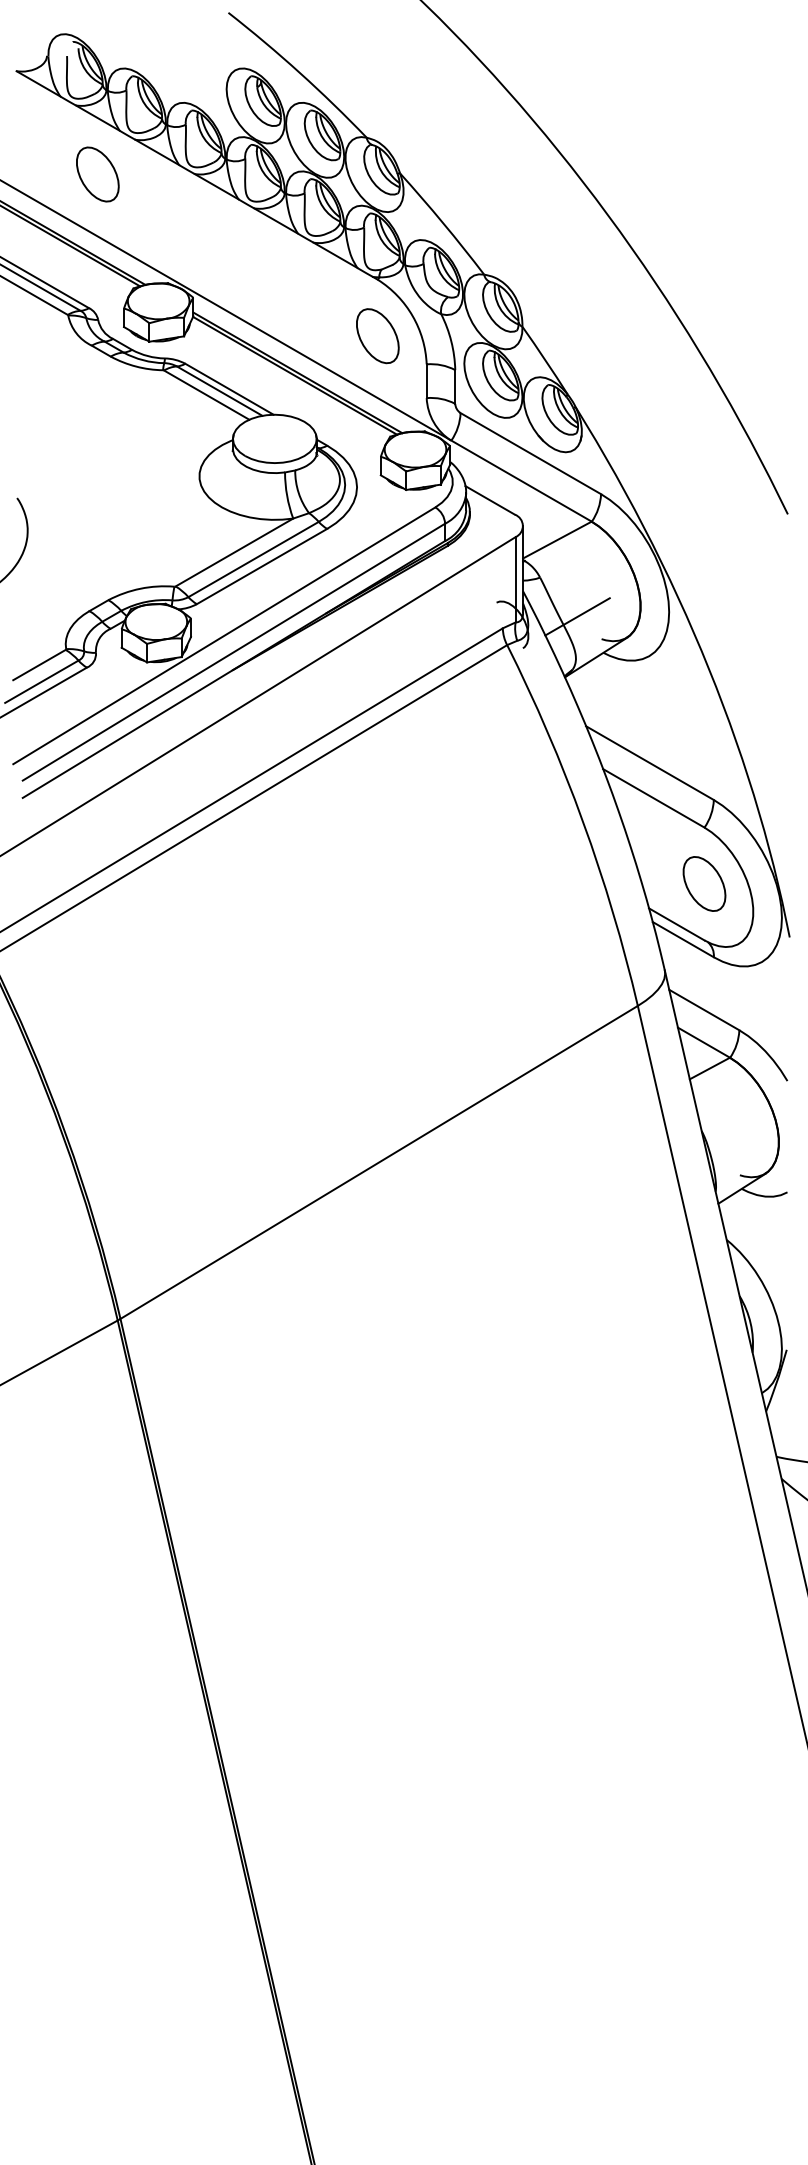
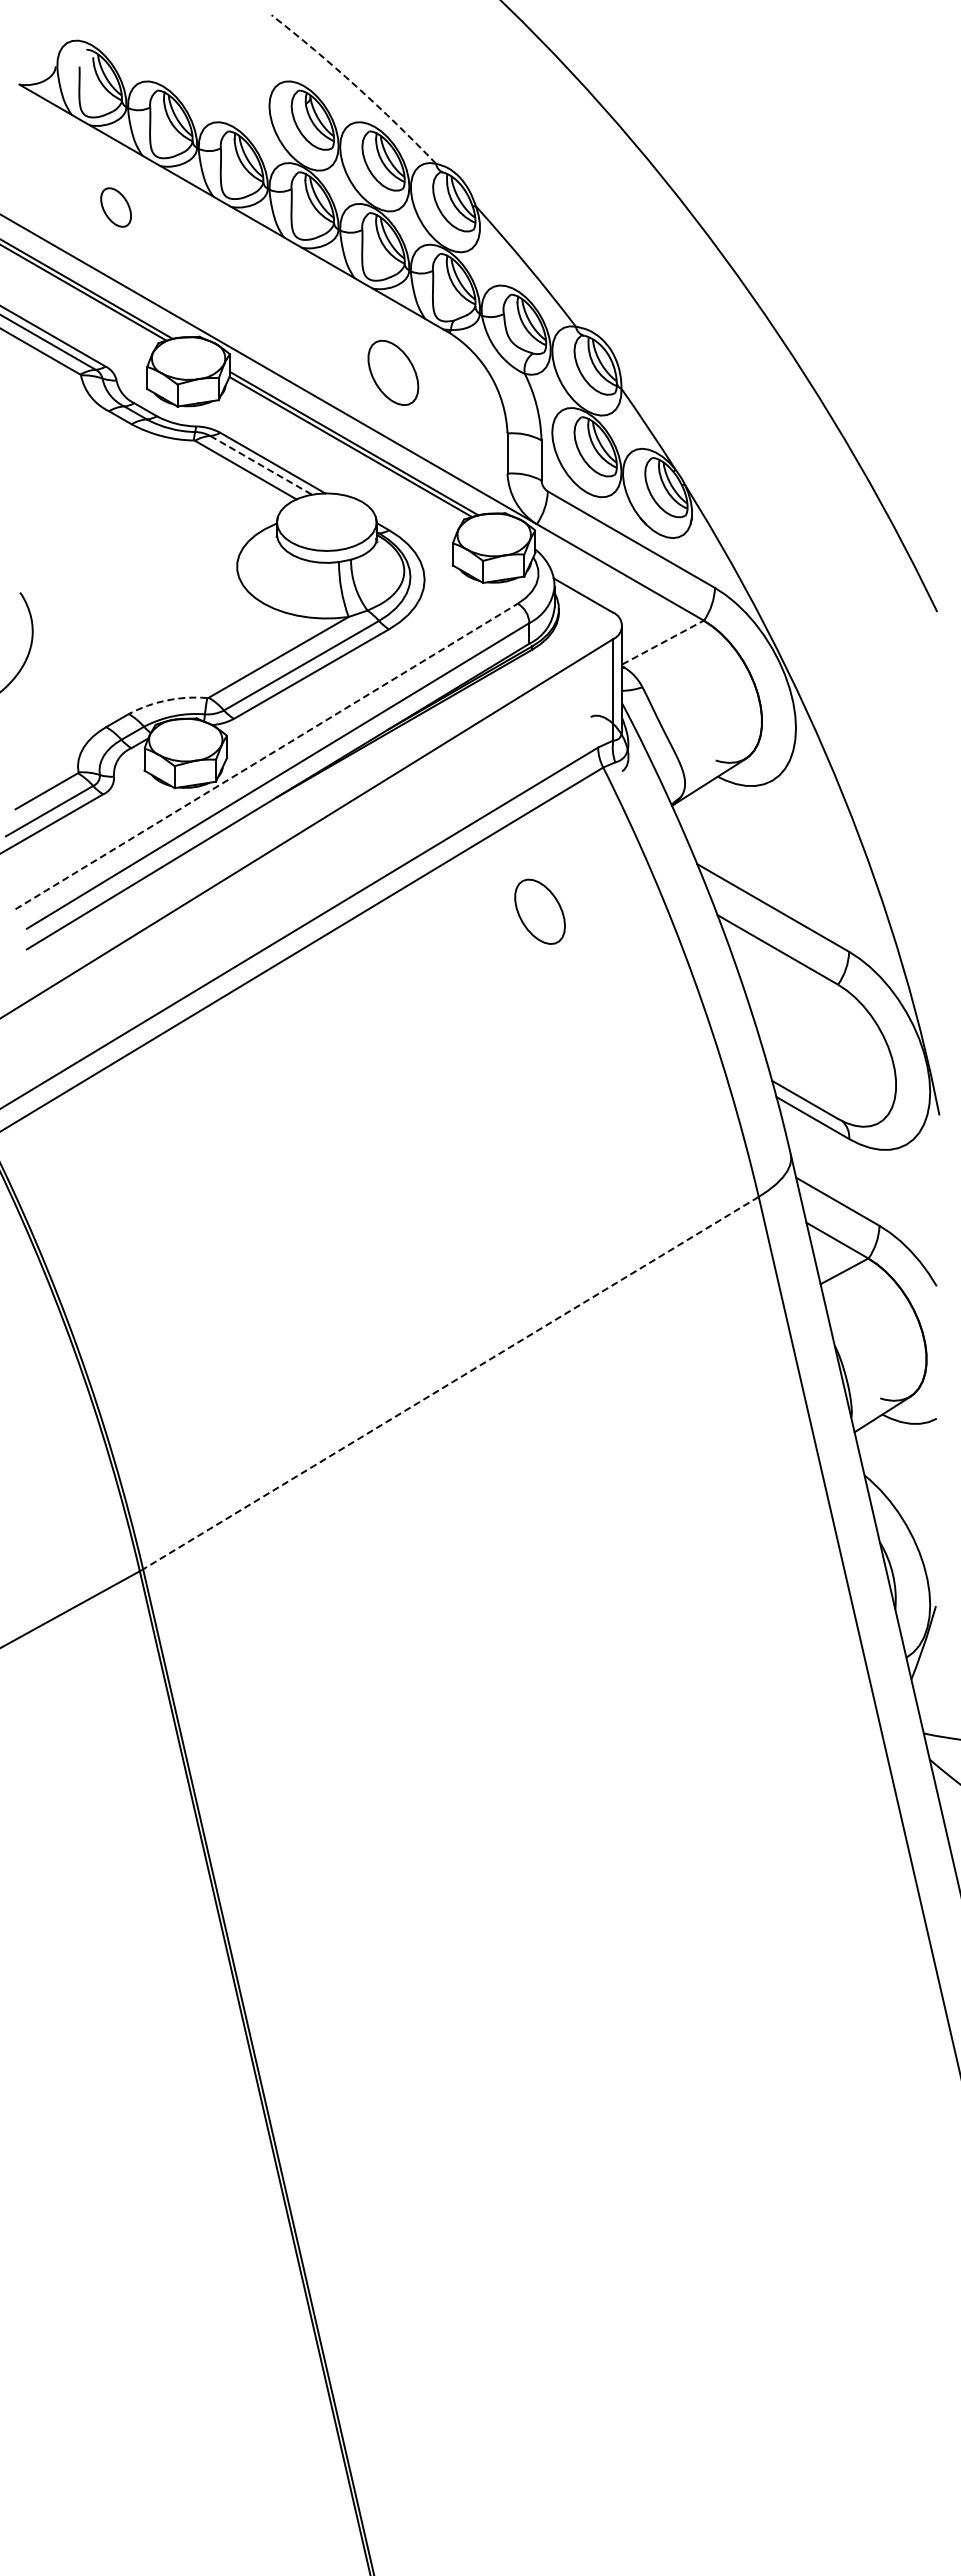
arc: (299, 72) -> (356, 86), solid -> dashed
part: (97, 174) -> (115, 207), size x0.6
part: (377, 335) -> (393, 372), moved
line: (219, 391) -> (261, 465), solid -> dashed
line: (557, 540) -> (663, 642), solid -> dashed
arc: (140, 588) -> (166, 700), solid -> dashed
line: (577, 616) -> (686, 733), removed
line: (224, 635) -> (266, 756), solid -> dashed
part: (704, 883) -> (539, 911), moved
line: (378, 1162) -> (450, 1383), solid -> dashed

